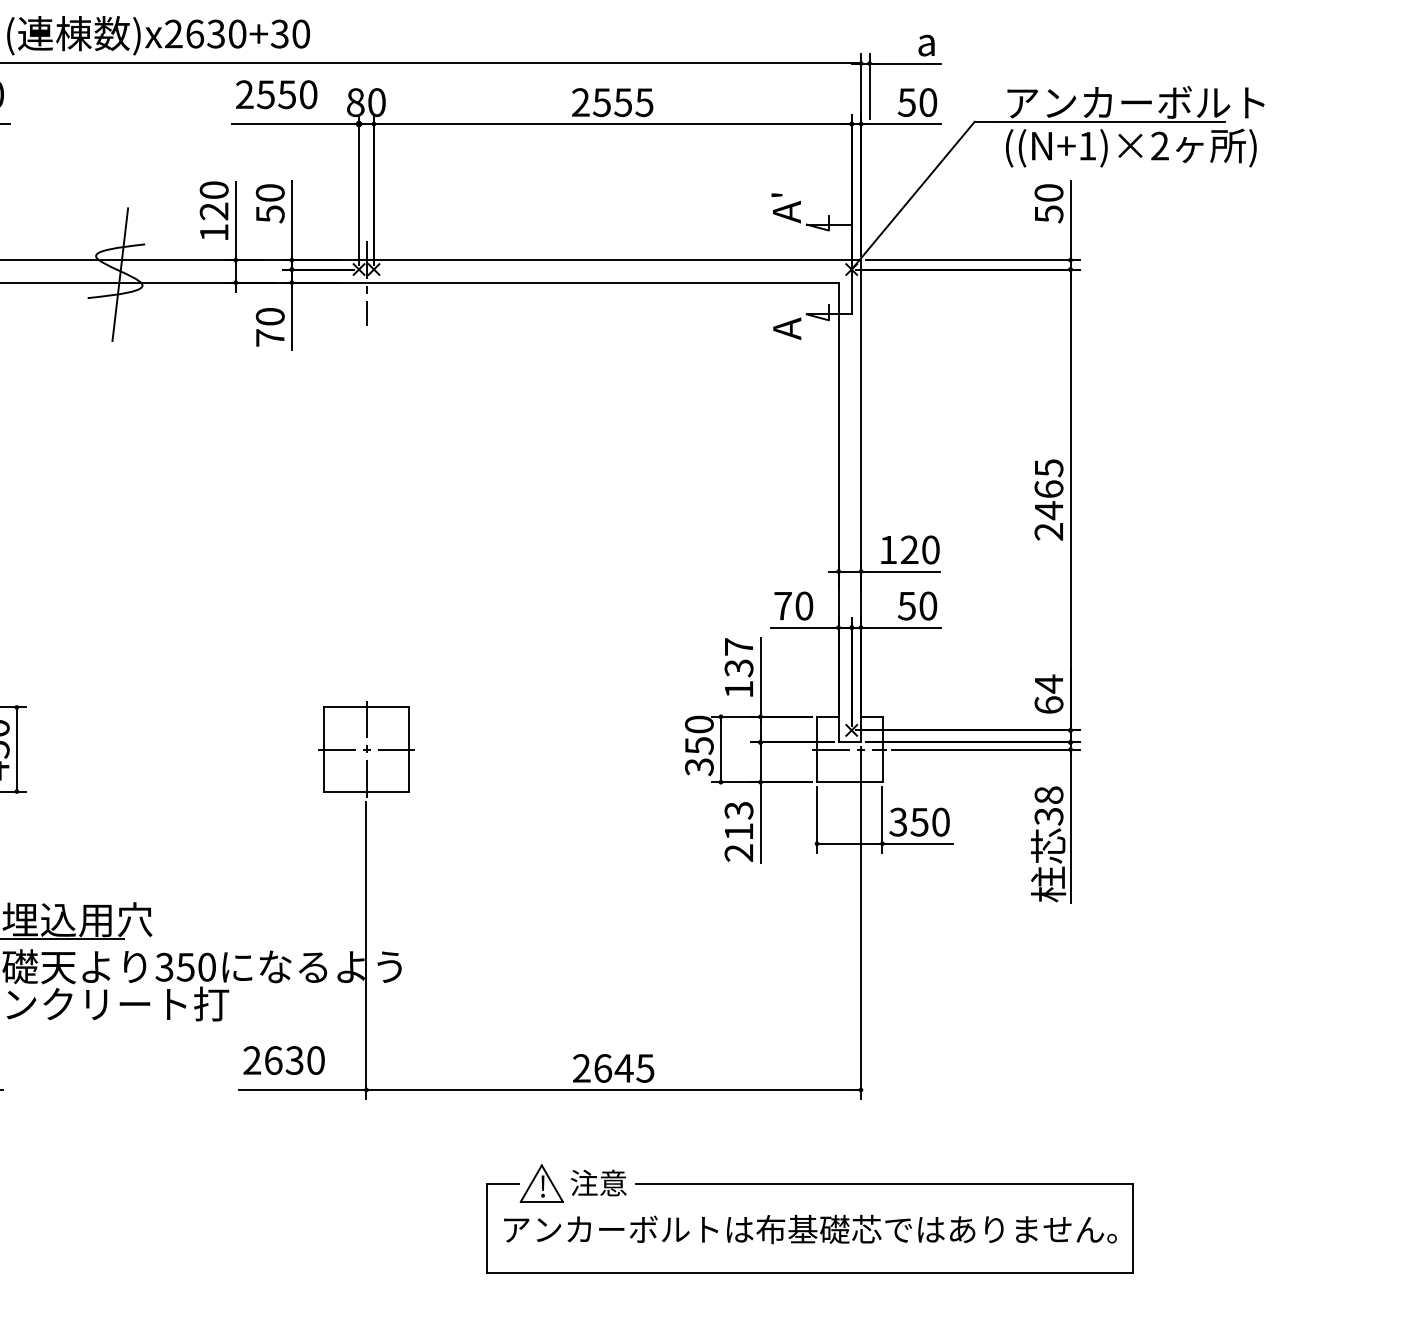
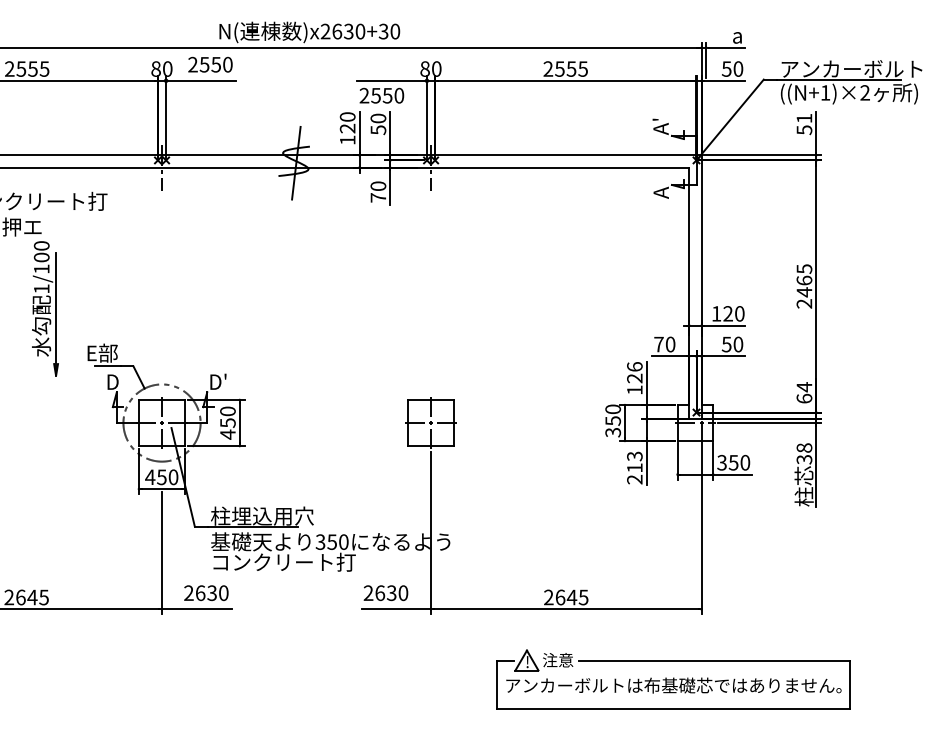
text: (275, 94) -> (381, 95), moved
text: (1049, 192) -> (804, 118), 50 -> 51
text: (738, 657) -> (634, 372), 137 -> 126

